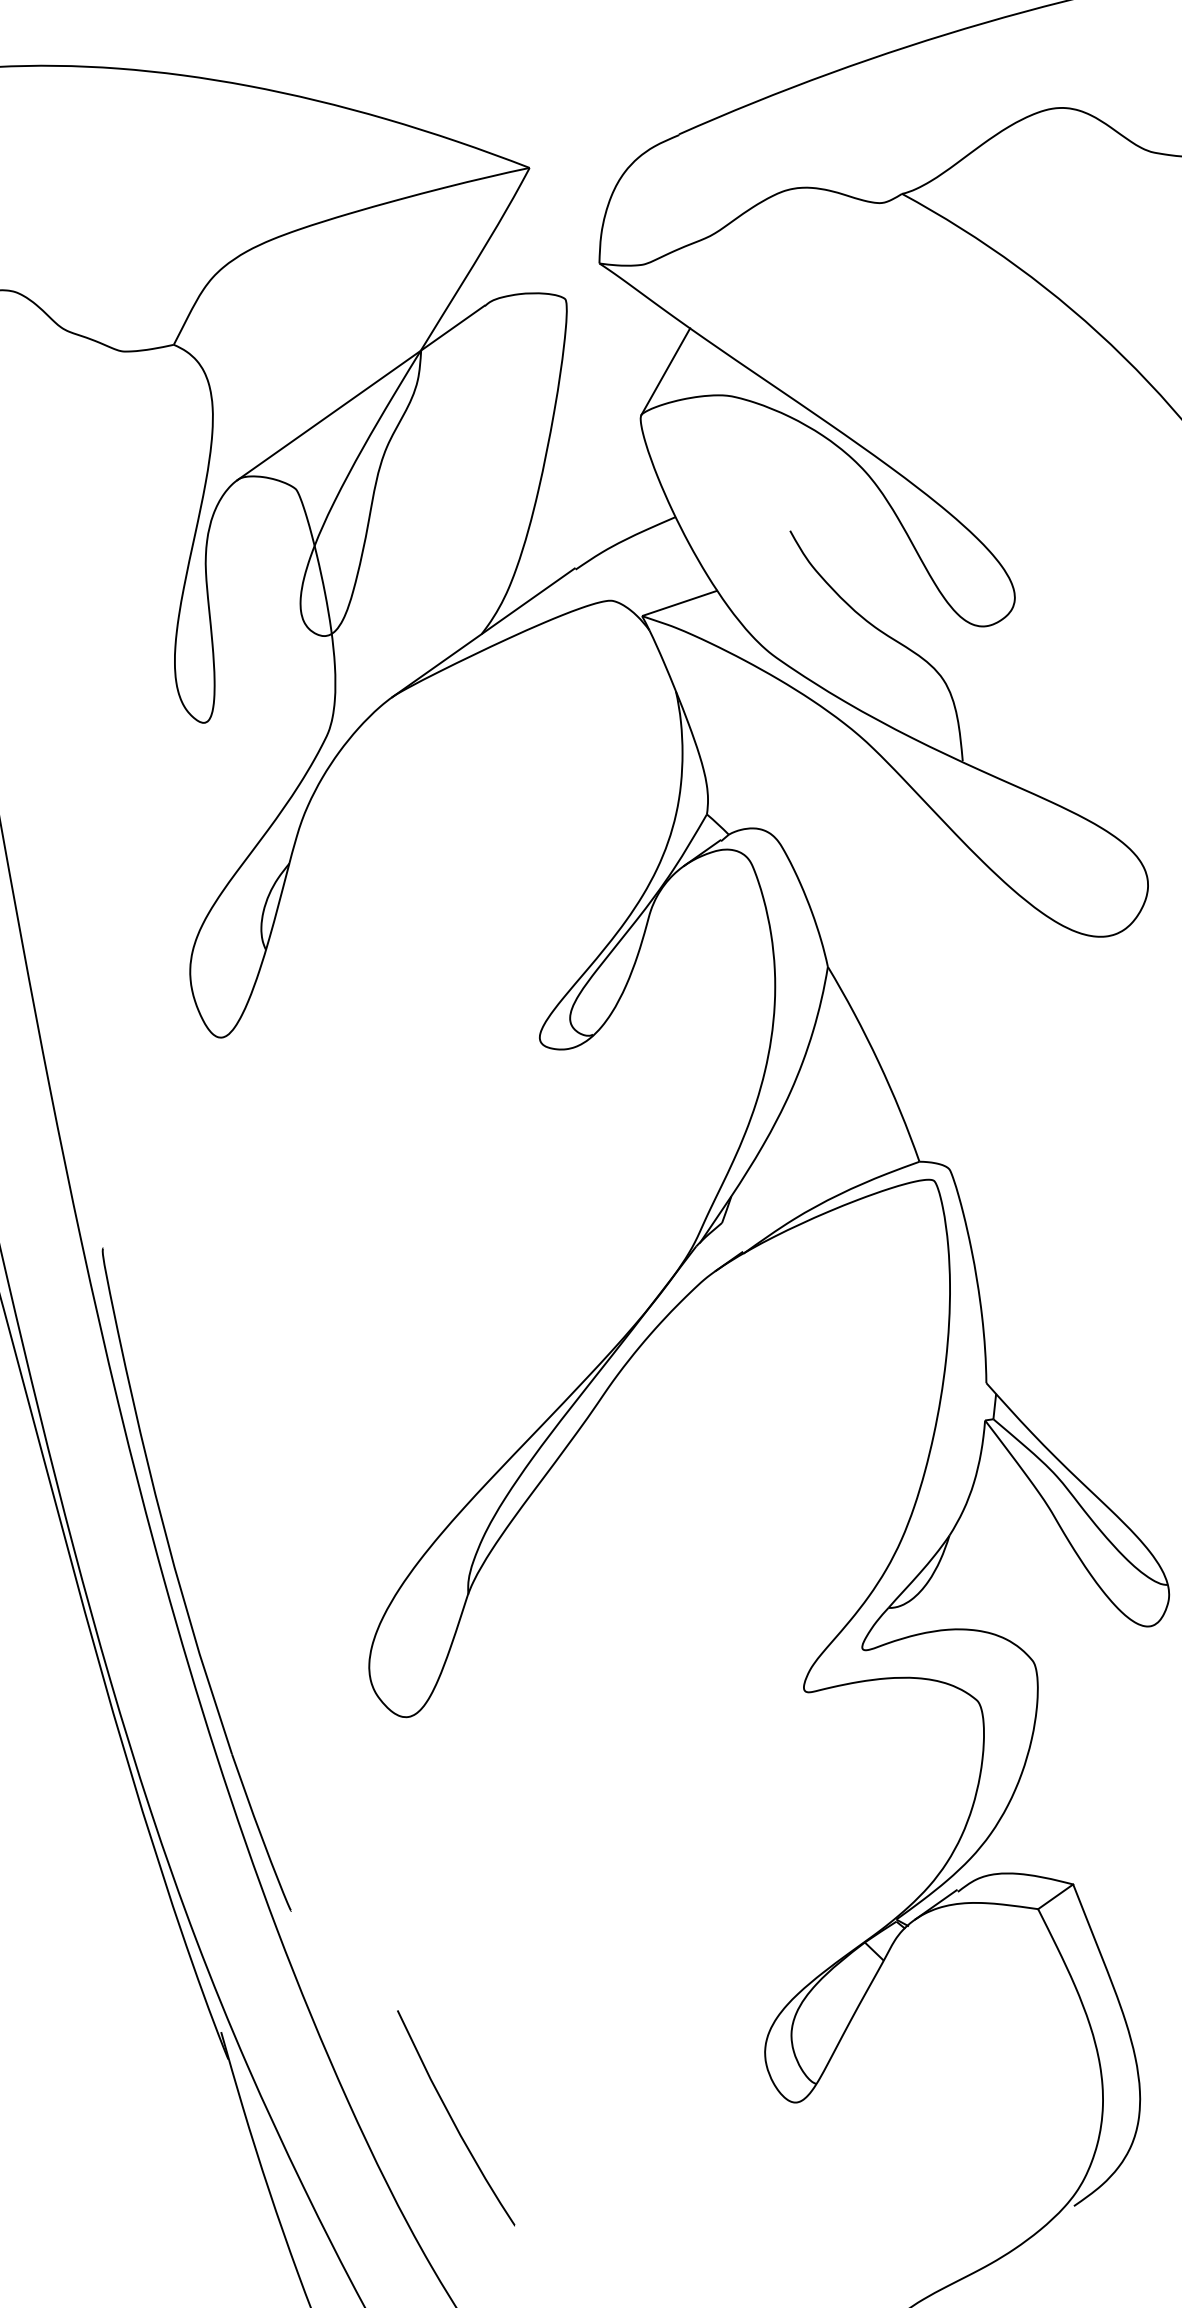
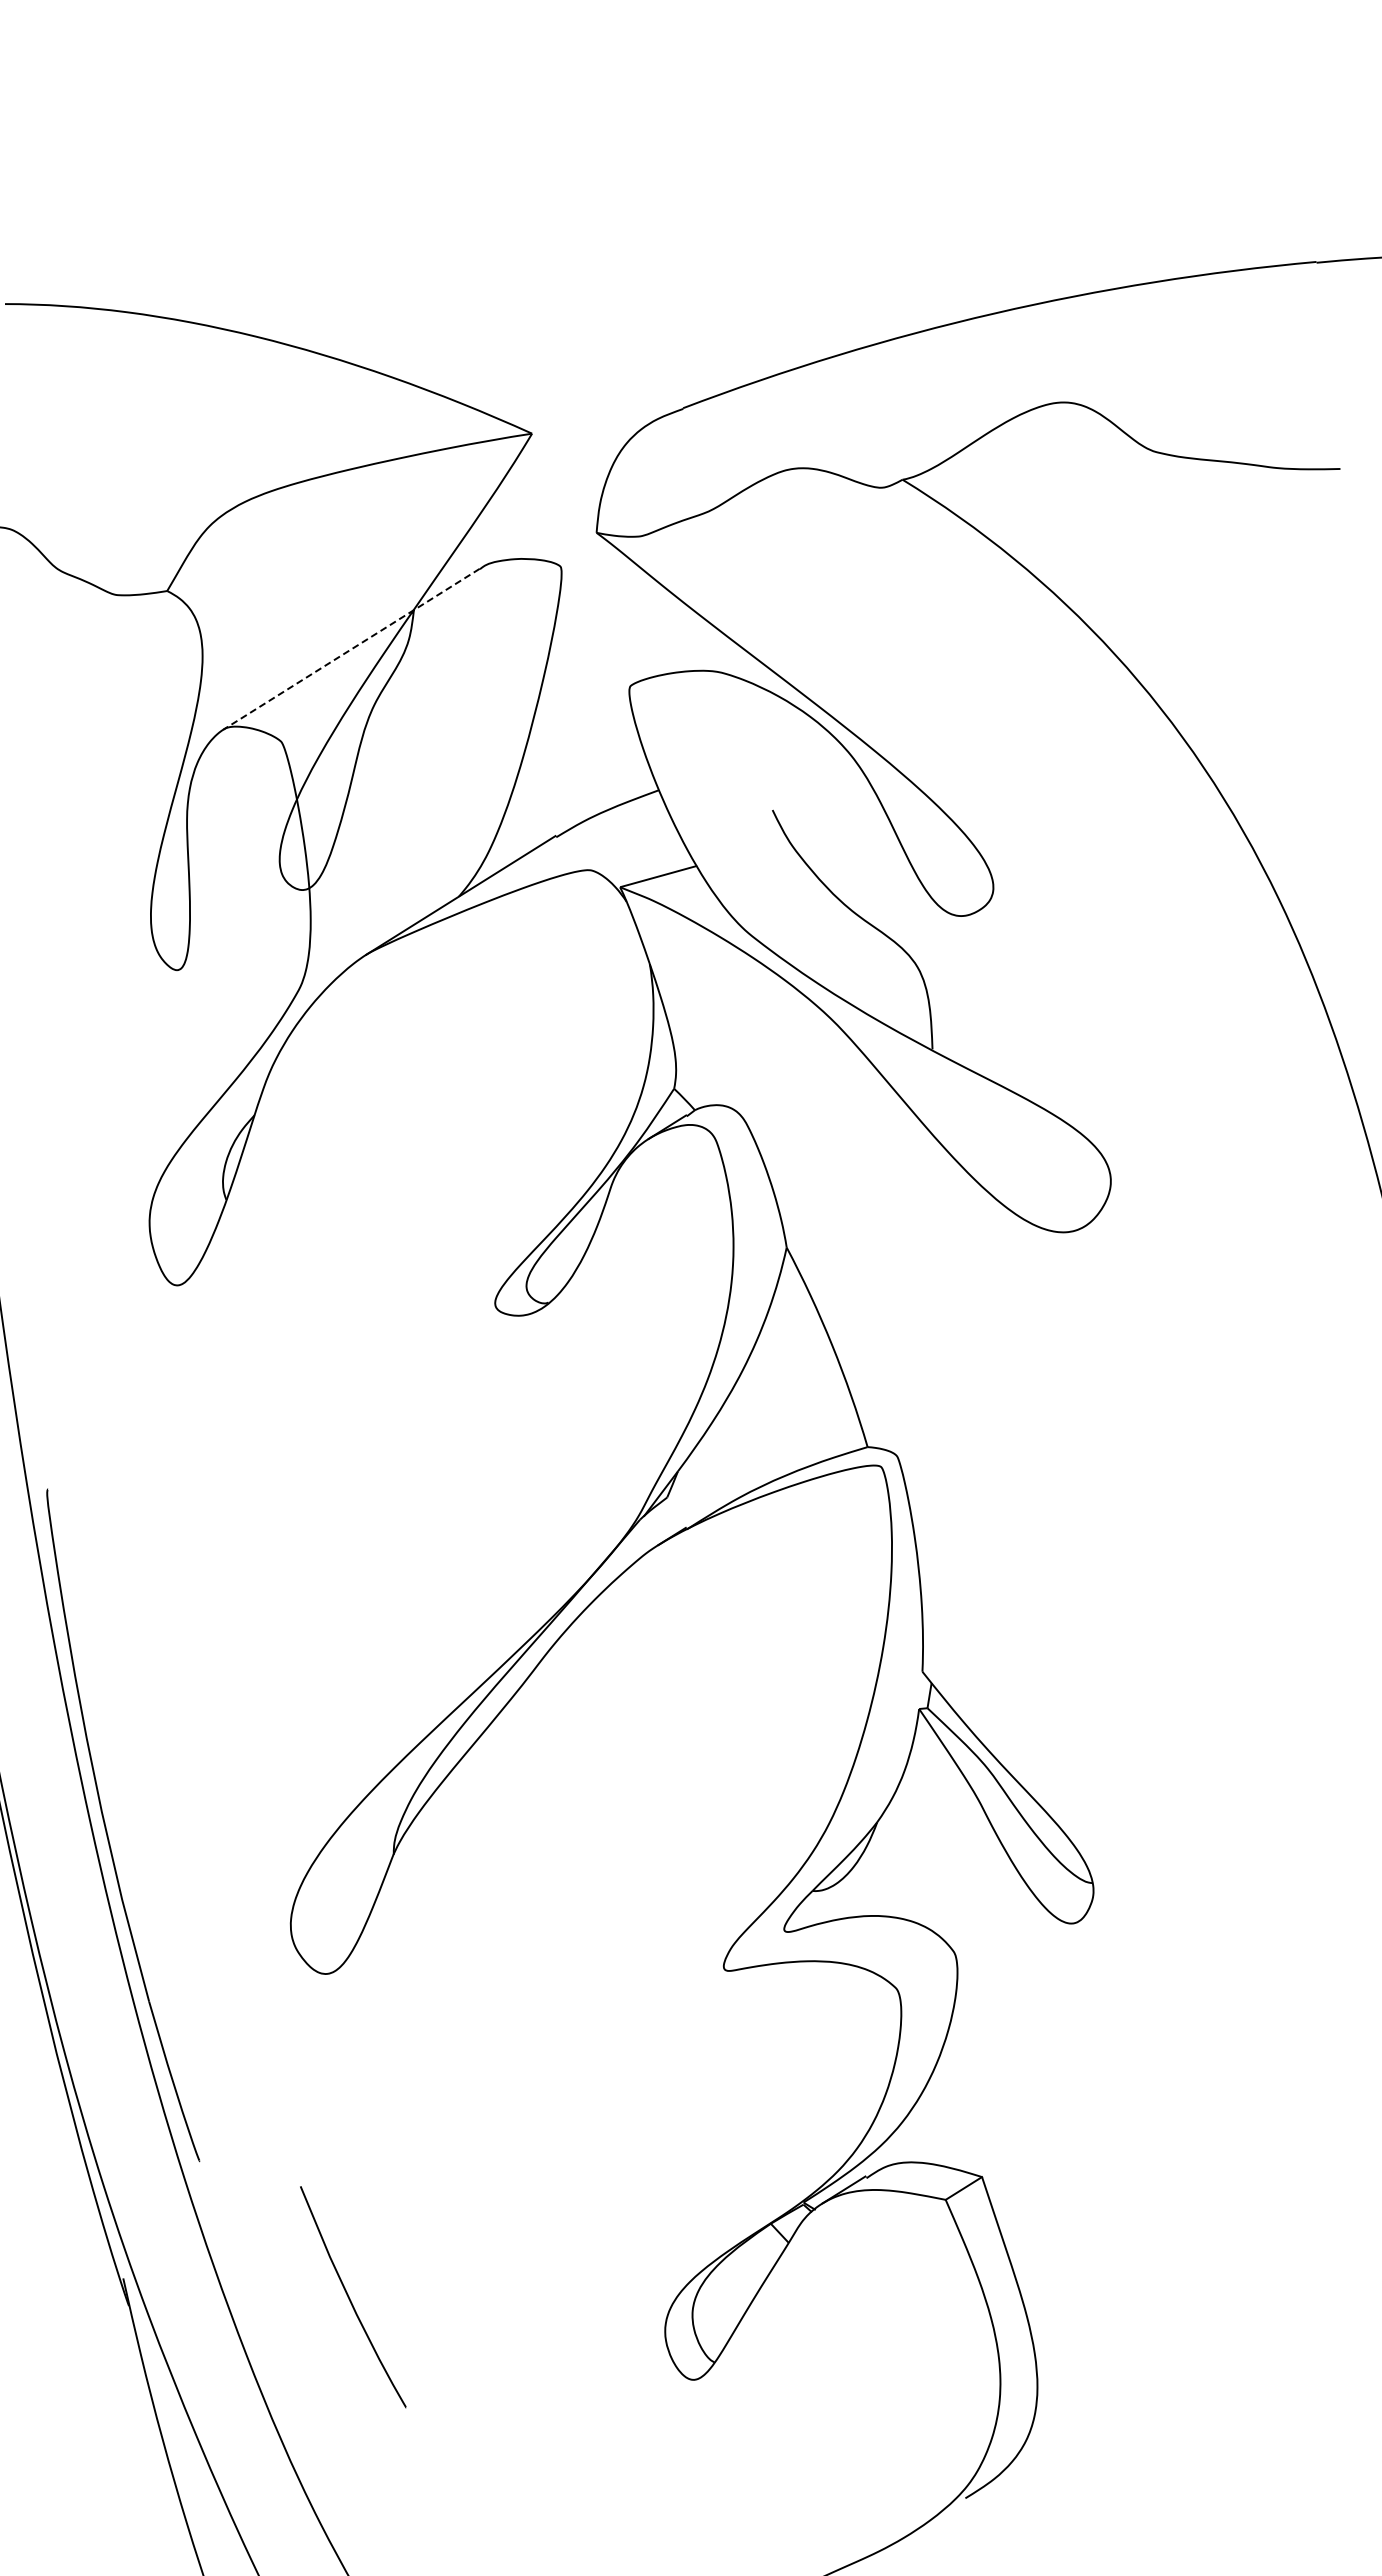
line: (665, 371) -> (656, 644), removed
line: (360, 393) -> (351, 649), solid -> dashed
curve: (453, 2119) -> (350, 2298), moved

